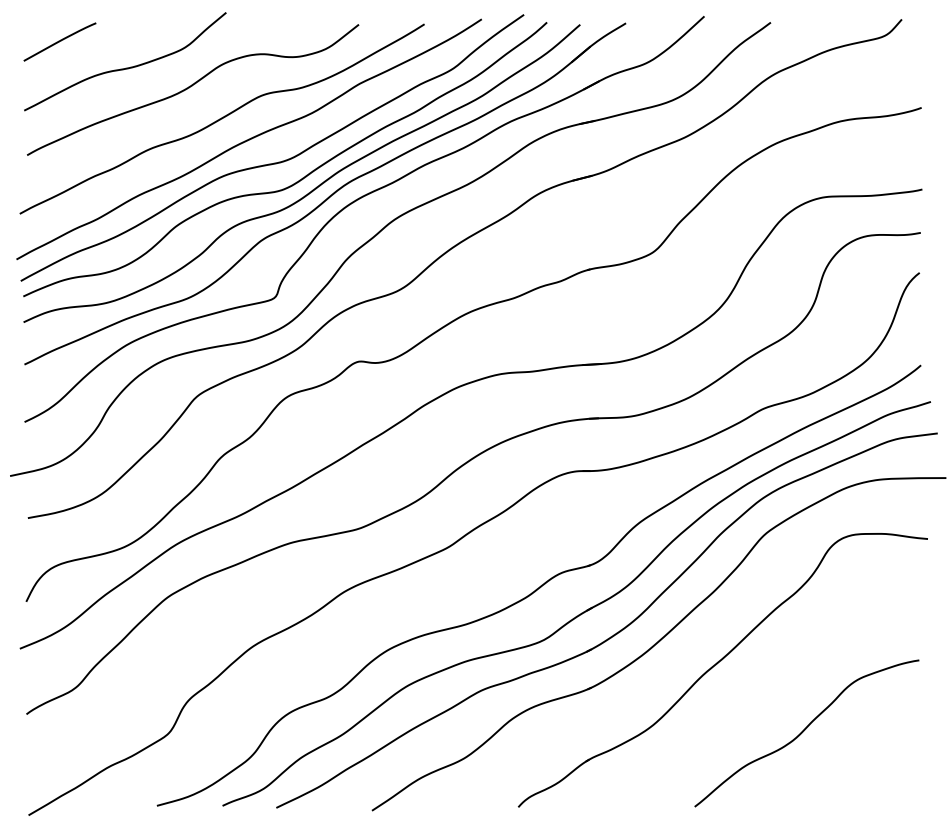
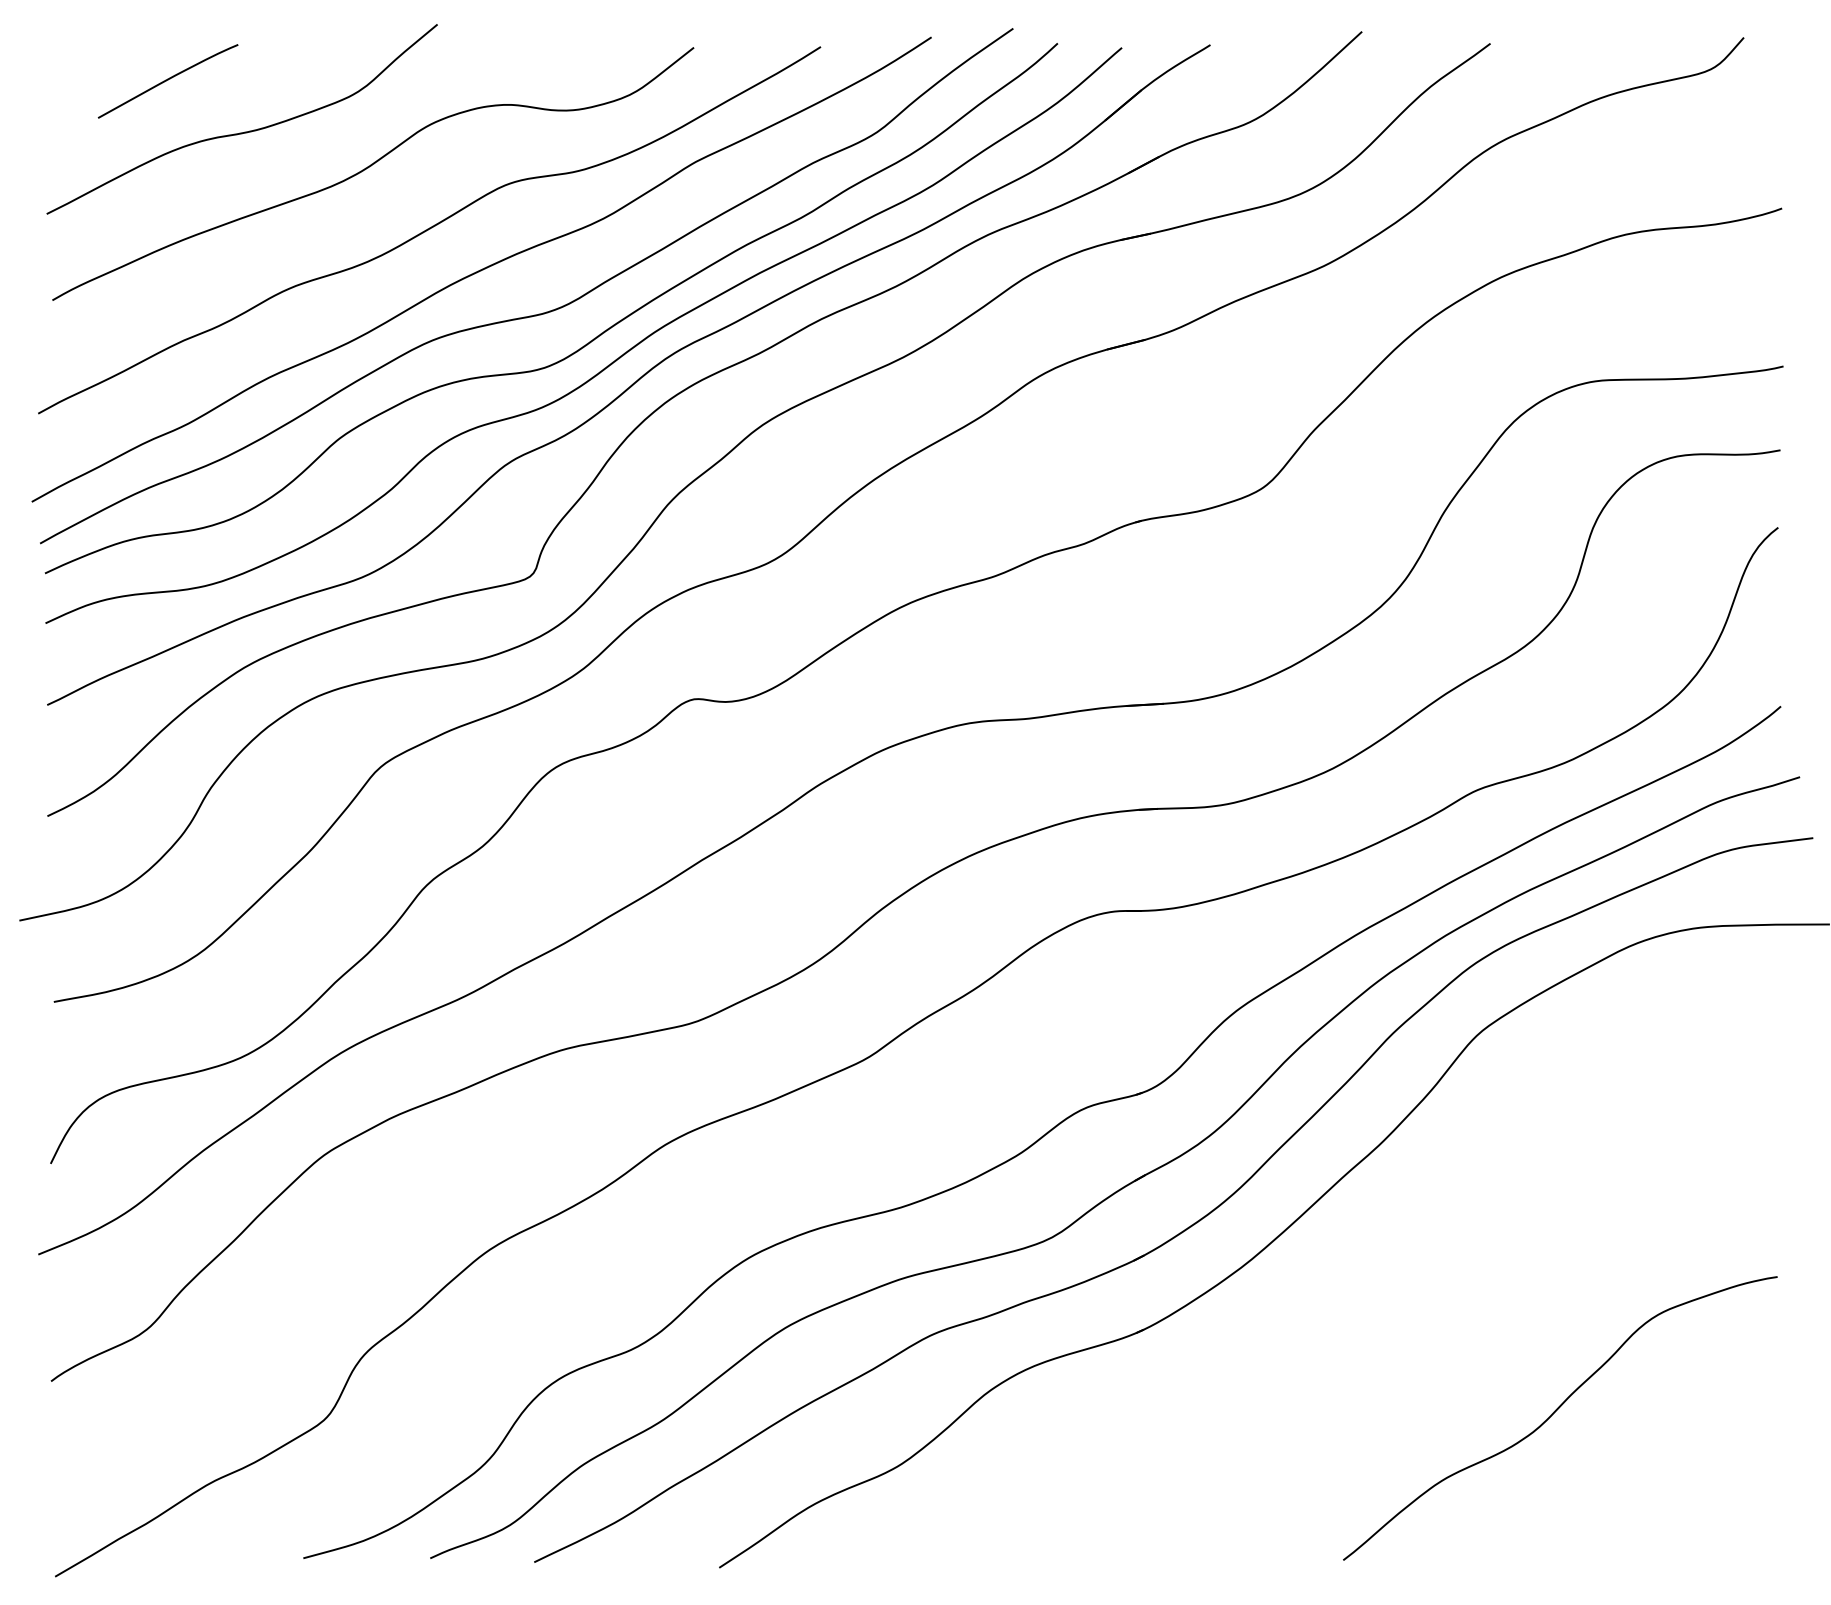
line: (59, 41) -> (167, 80), moved
part: (717, 664) -> (1387, 1284), removed

